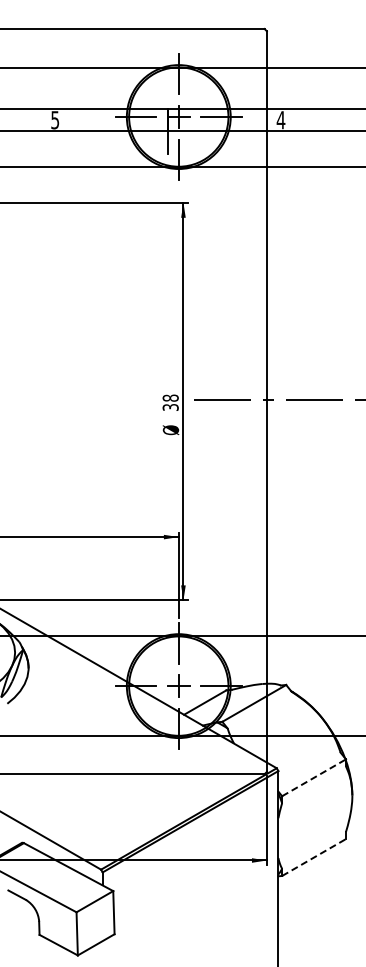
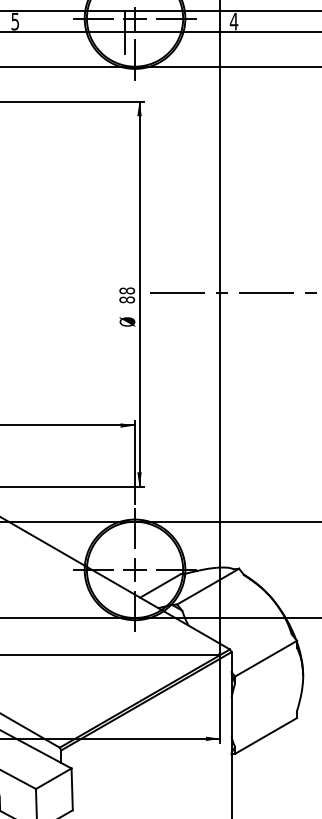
text: (170, 407) -> (127, 299), 38 -> 88
line: (314, 777) -> (266, 658), dashed -> solid
line: (314, 857) -> (266, 735), dashed -> solid

